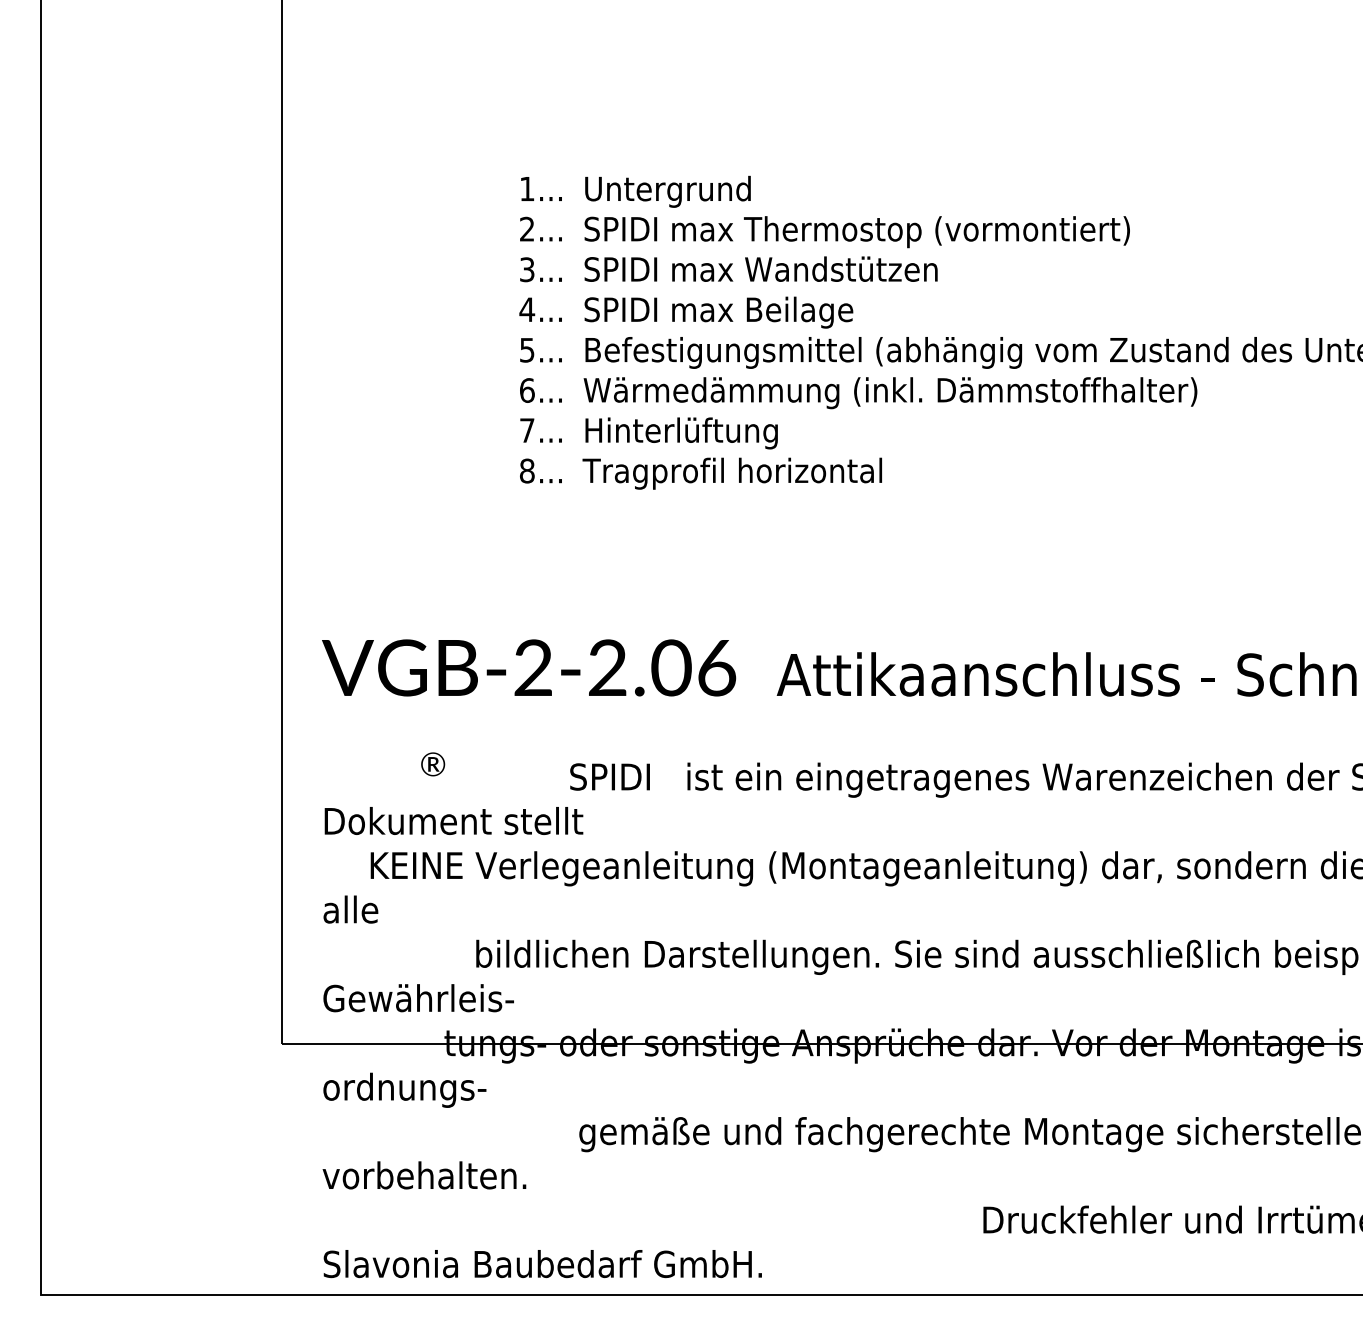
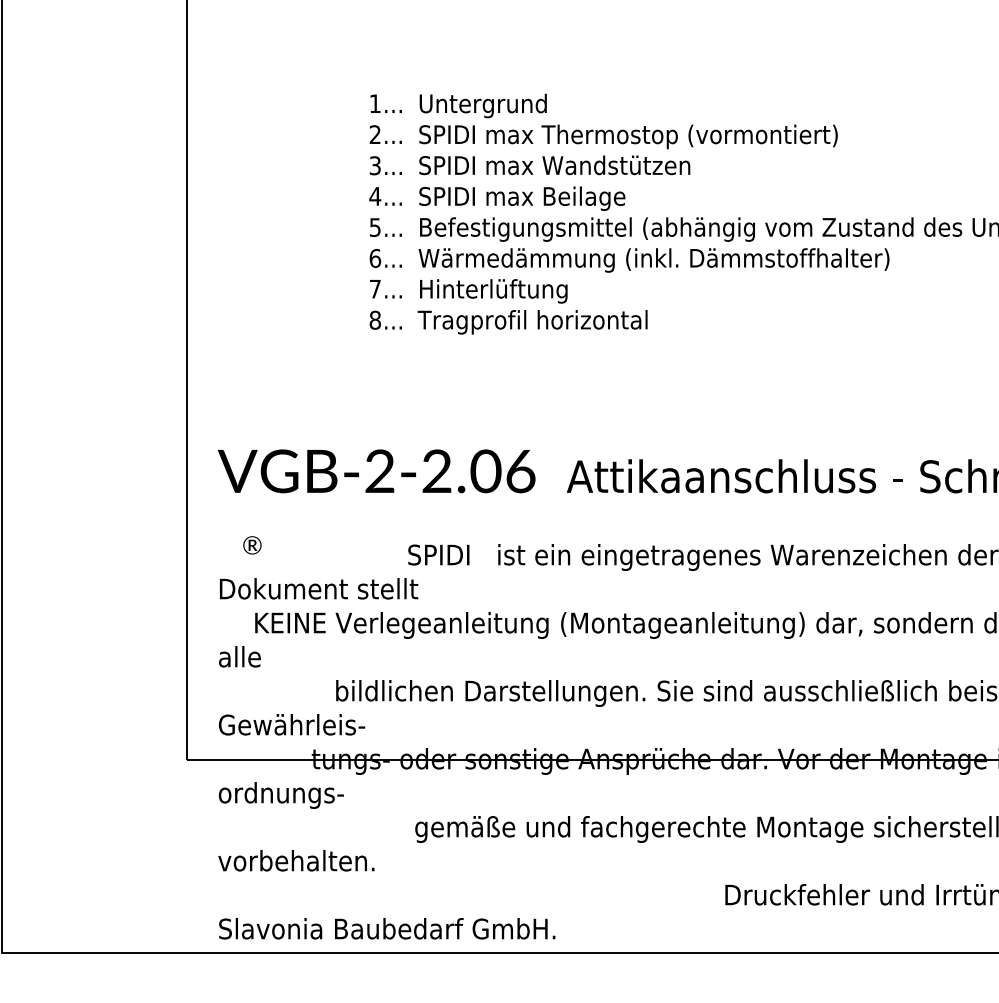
text: (433, 764) -> (252, 545), moved

